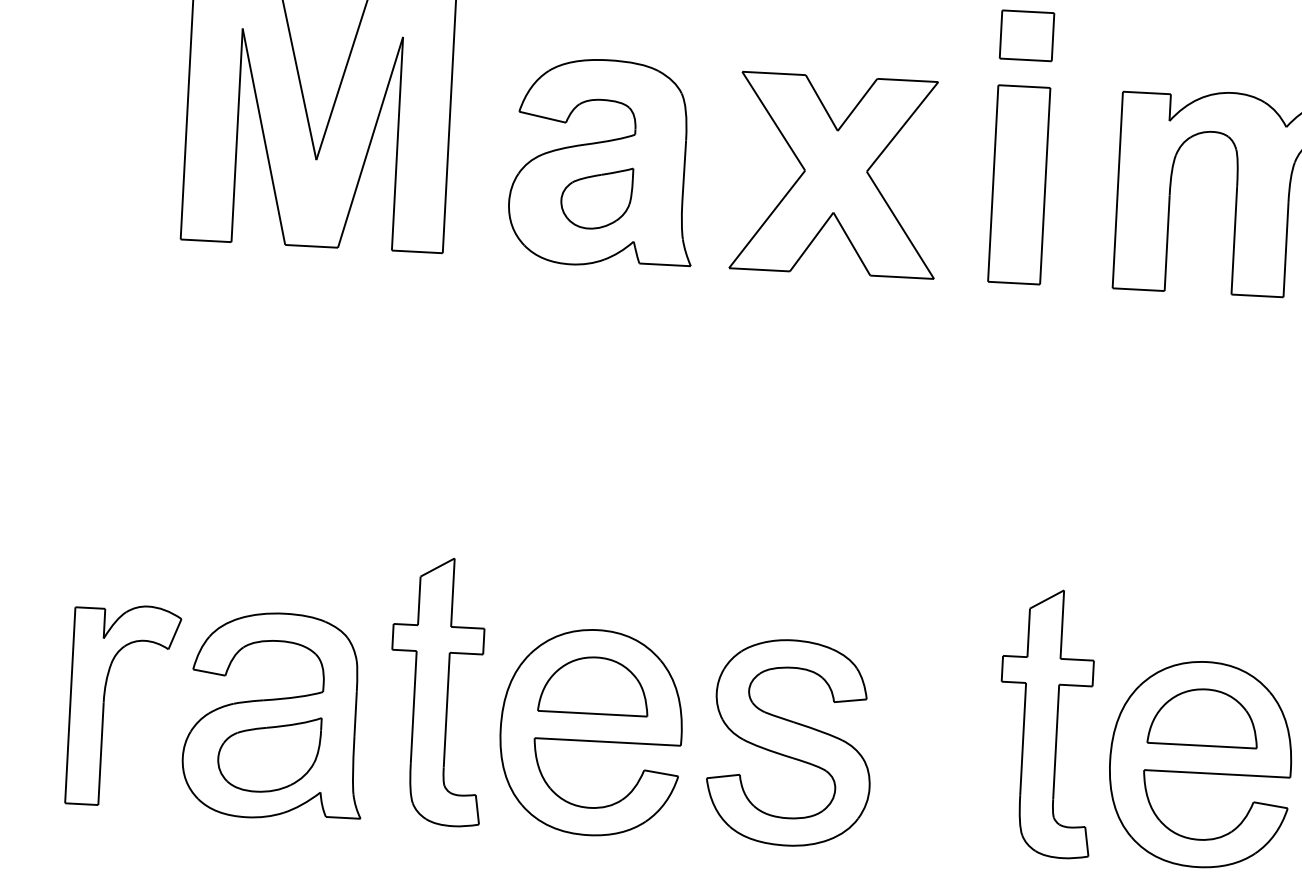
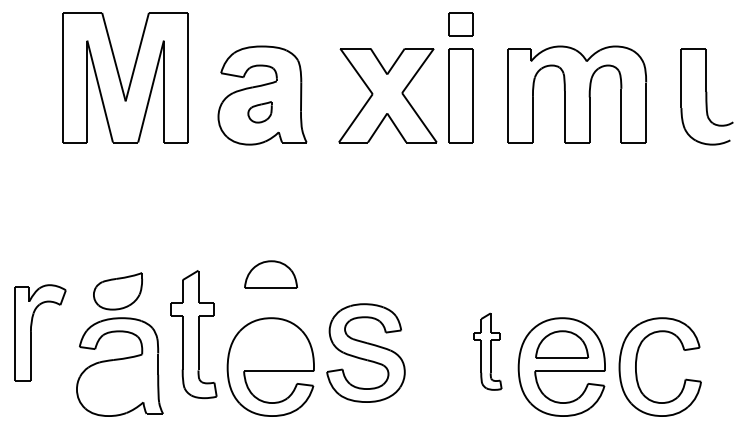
part: (835, 175) -> (387, 95), moved
part: (595, 196) -> (259, 111), size x0.7
part: (595, 685) -> (271, 274), moved
part: (437, 691) -> (193, 334), moved
part: (104, 703) -> (31, 332), moved
part: (1046, 723) -> (487, 351), size x0.6
part: (789, 741) -> (365, 352), moved
part: (268, 754) -> (117, 291), moved

